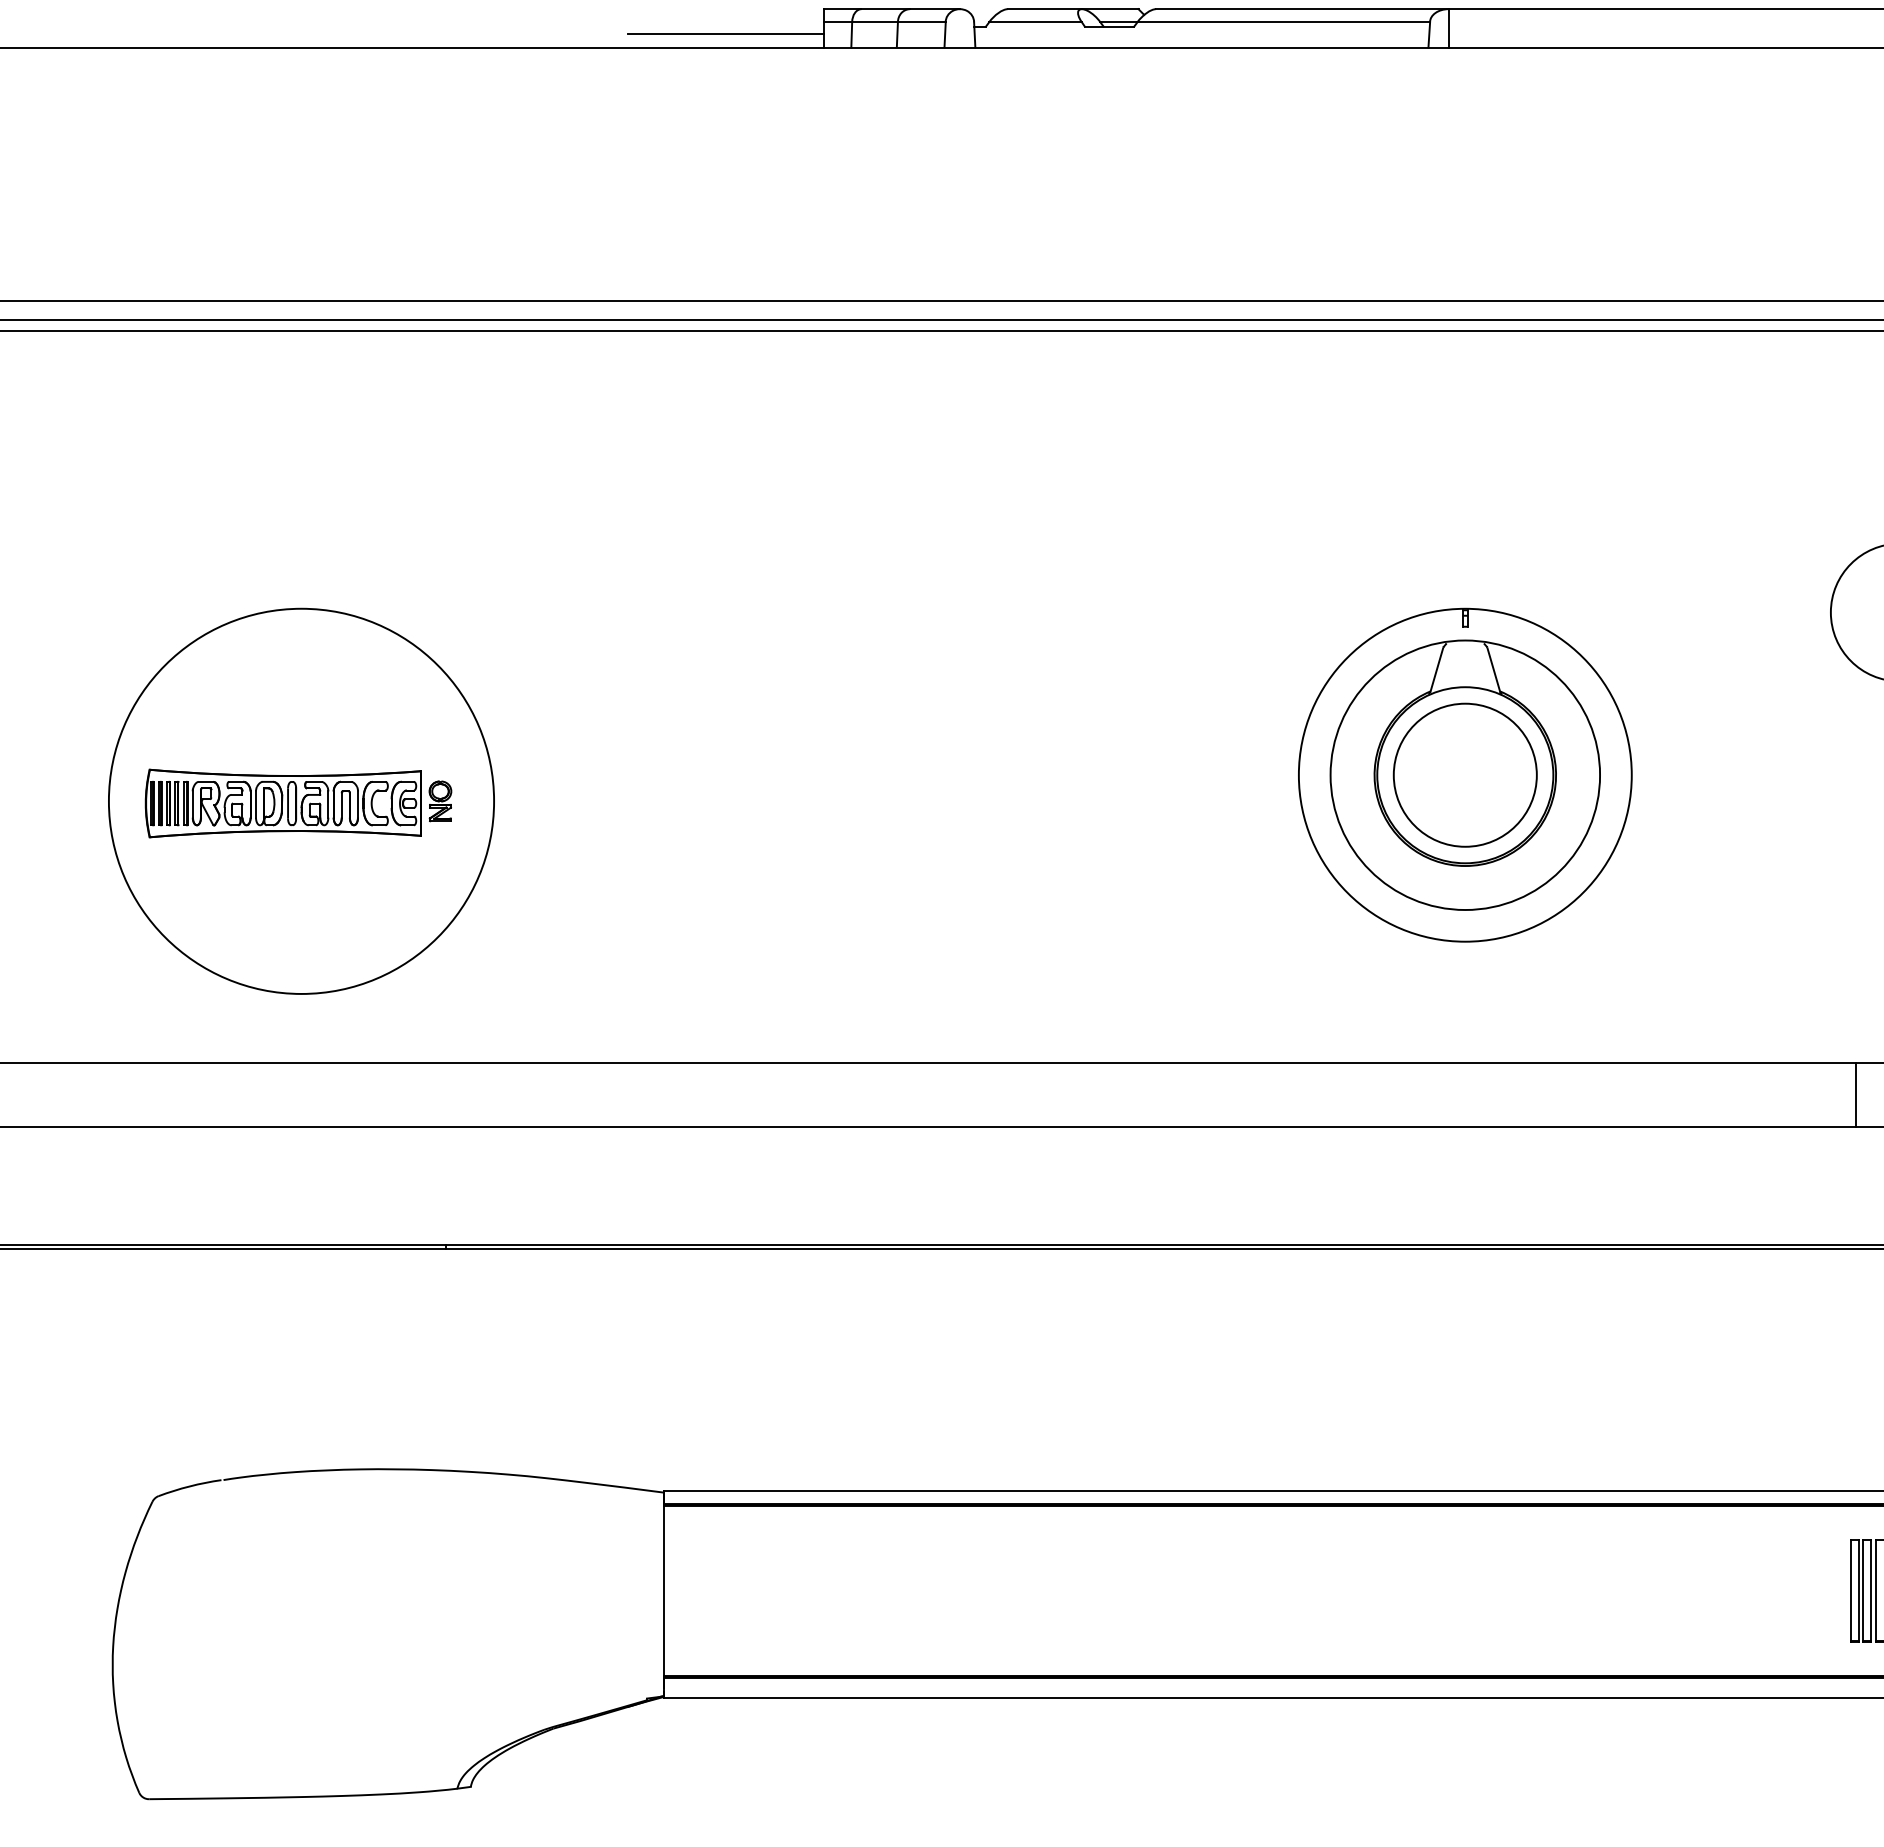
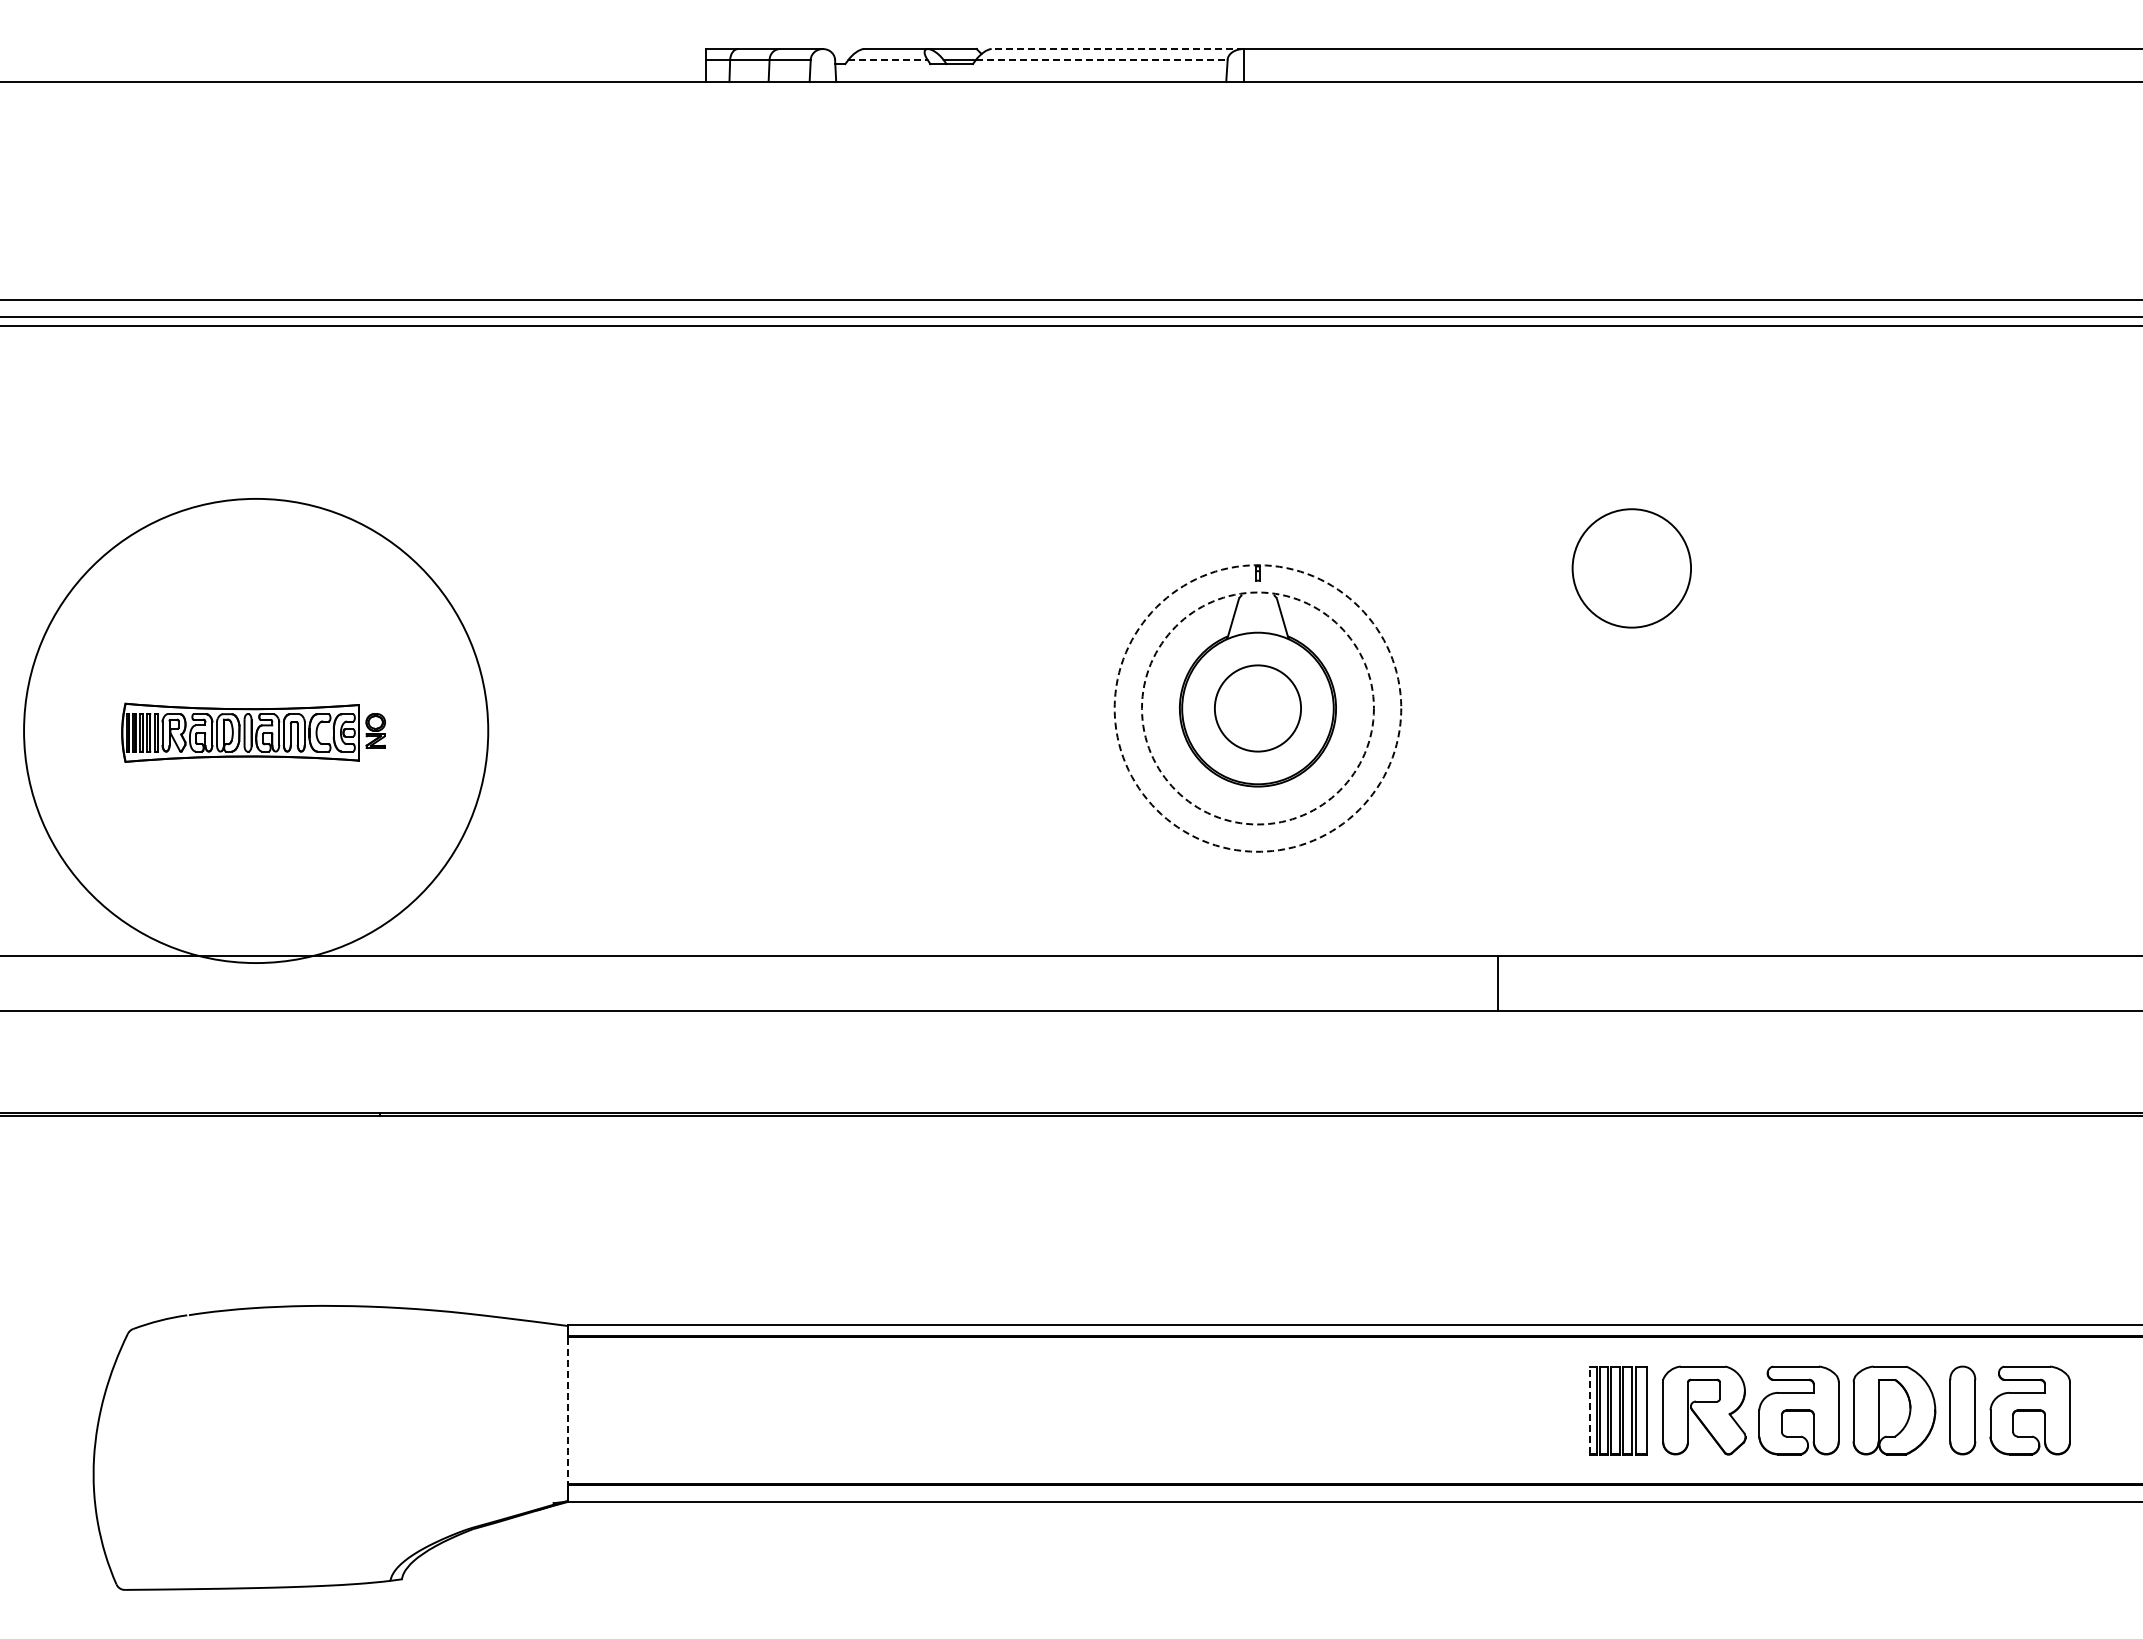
line: (1302, 9) -> (1117, 49), solid -> dashed
line: (1036, 22) -> (888, 60), solid -> dashed
line: (1283, 22) -> (1101, 60), solid -> dashed
line: (725, 34) -> (621, 70), removed
circle: (1464, 775) -> (1257, 708), size x0.7
circle: (1464, 775) -> (1257, 708), solid -> dashed
circle: (1464, 775) -> (1257, 708), solid -> dashed
circle: (300, 800) -> (255, 730), size x1.4
line: (1856, 1094) -> (1497, 983), moved
line: (663, 1590) -> (567, 1410), solid -> dashed
line: (1850, 1590) -> (1589, 1410), solid -> dashed

